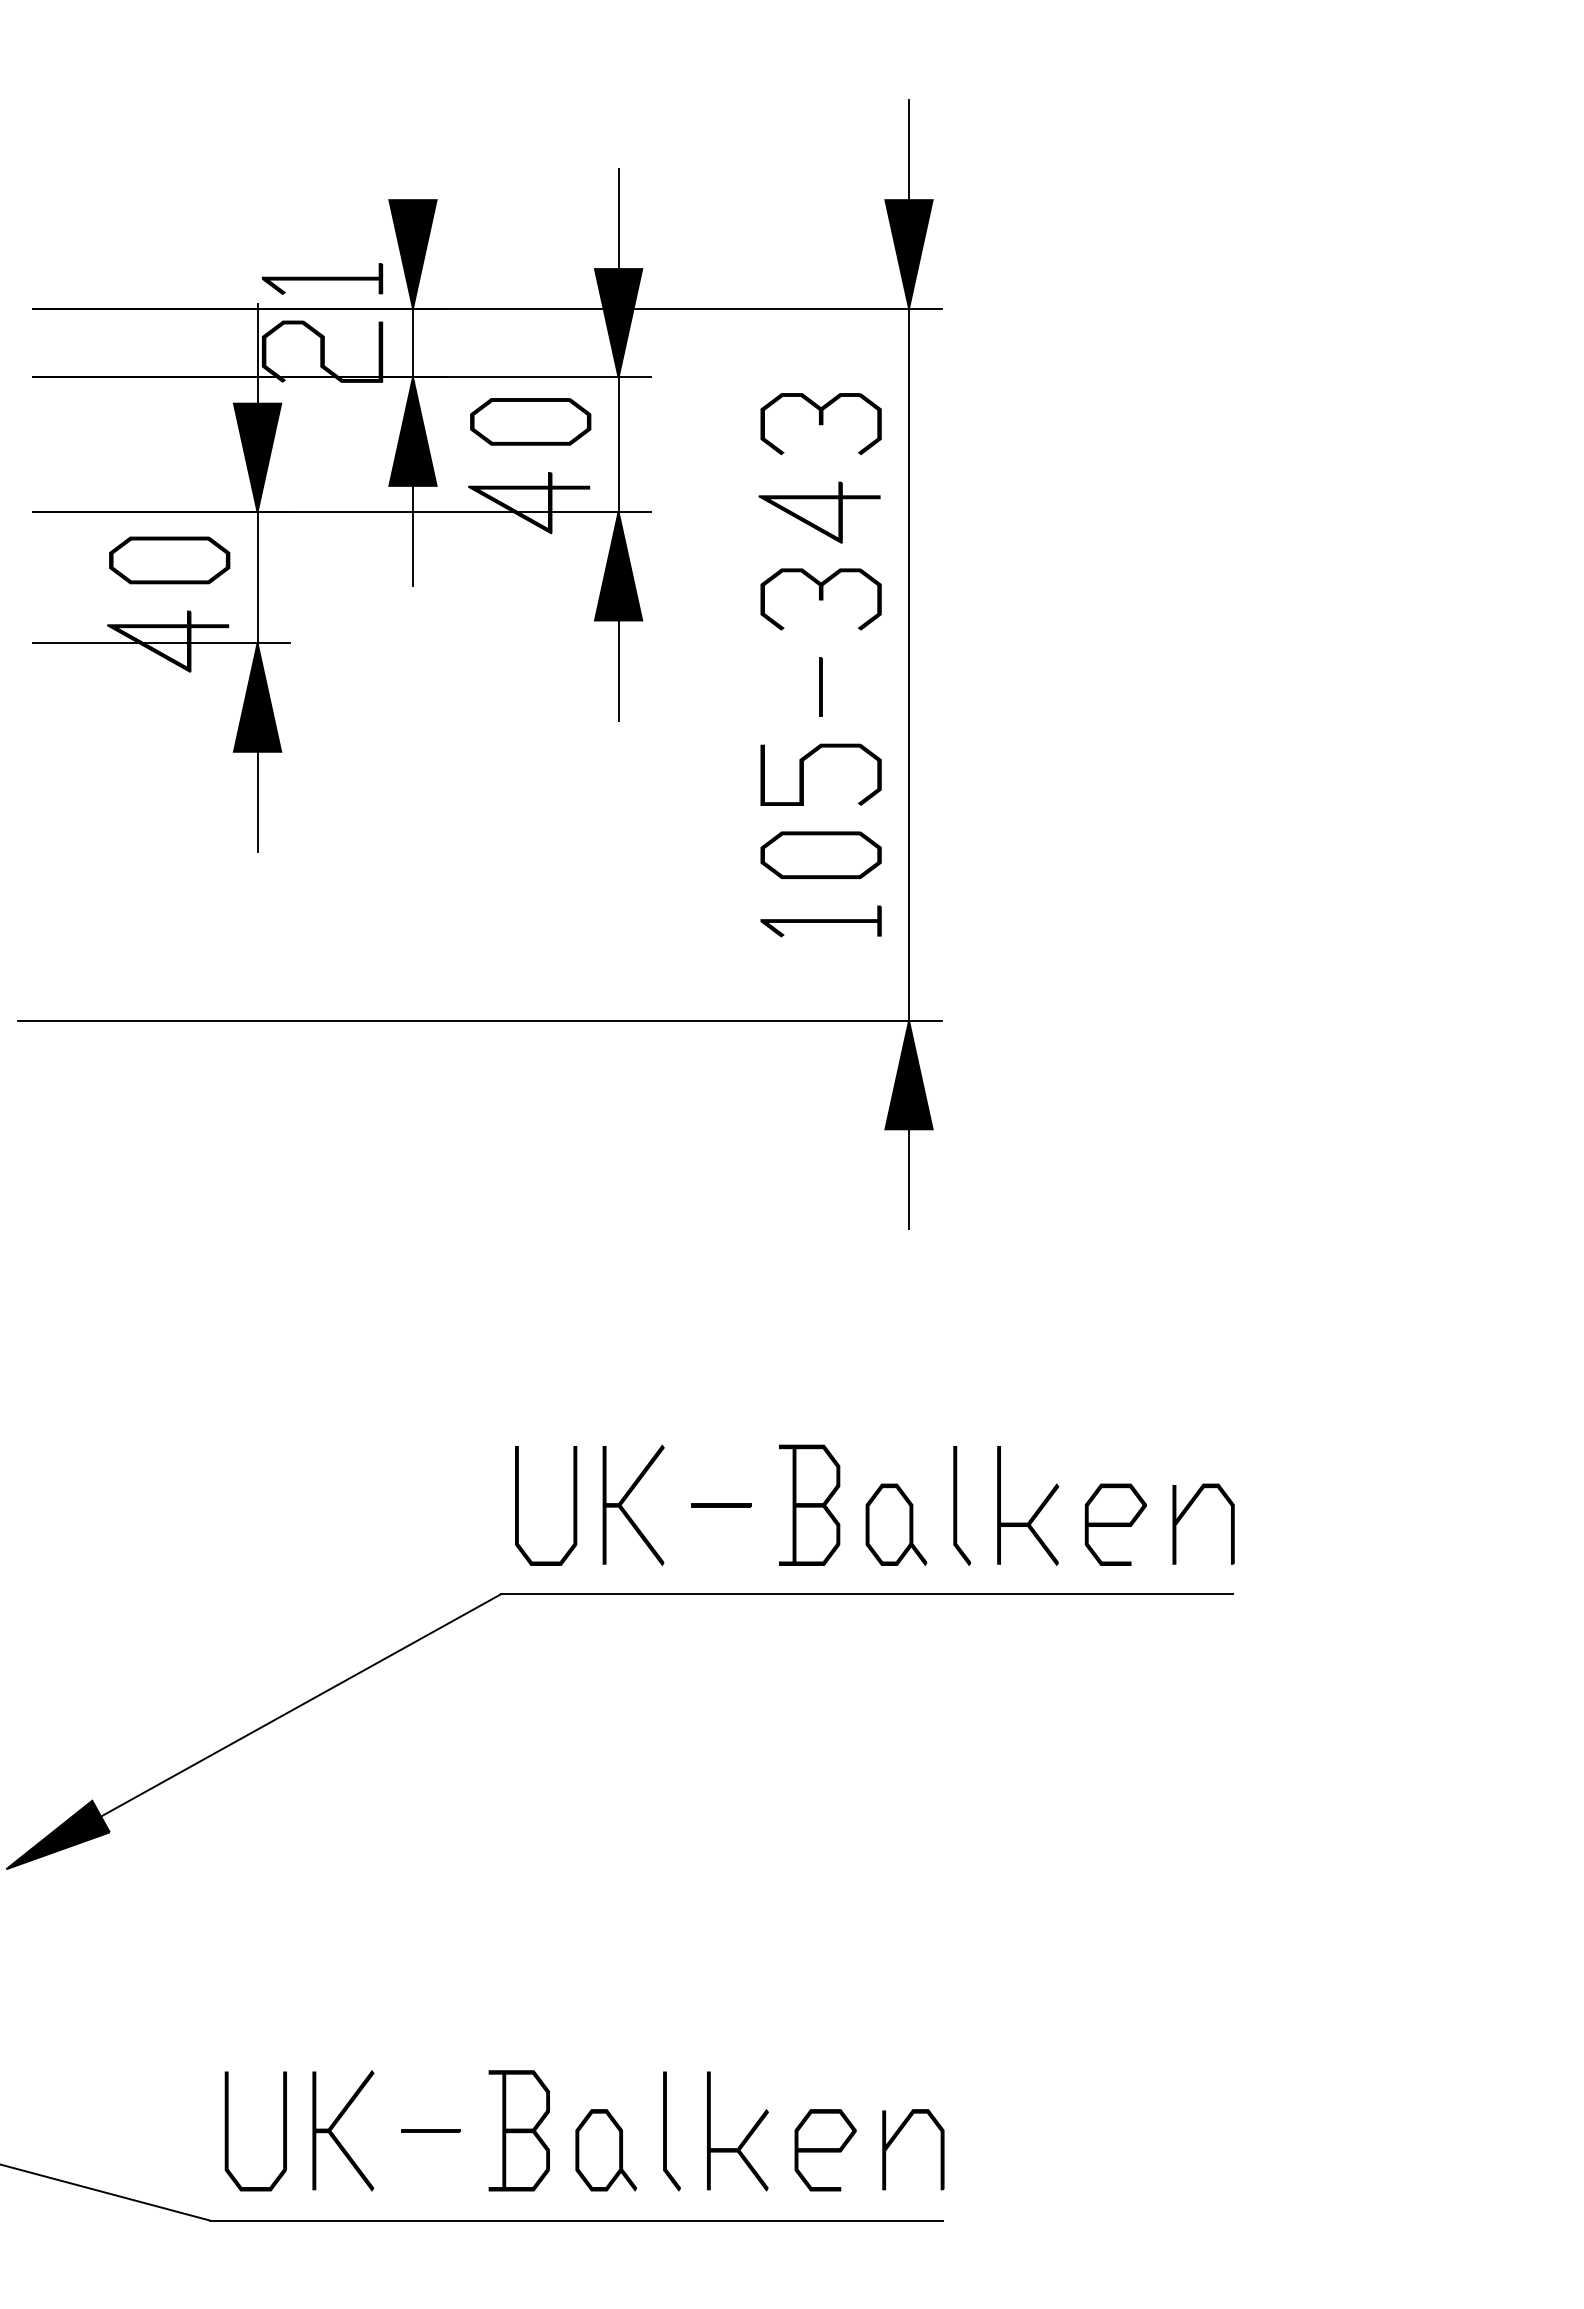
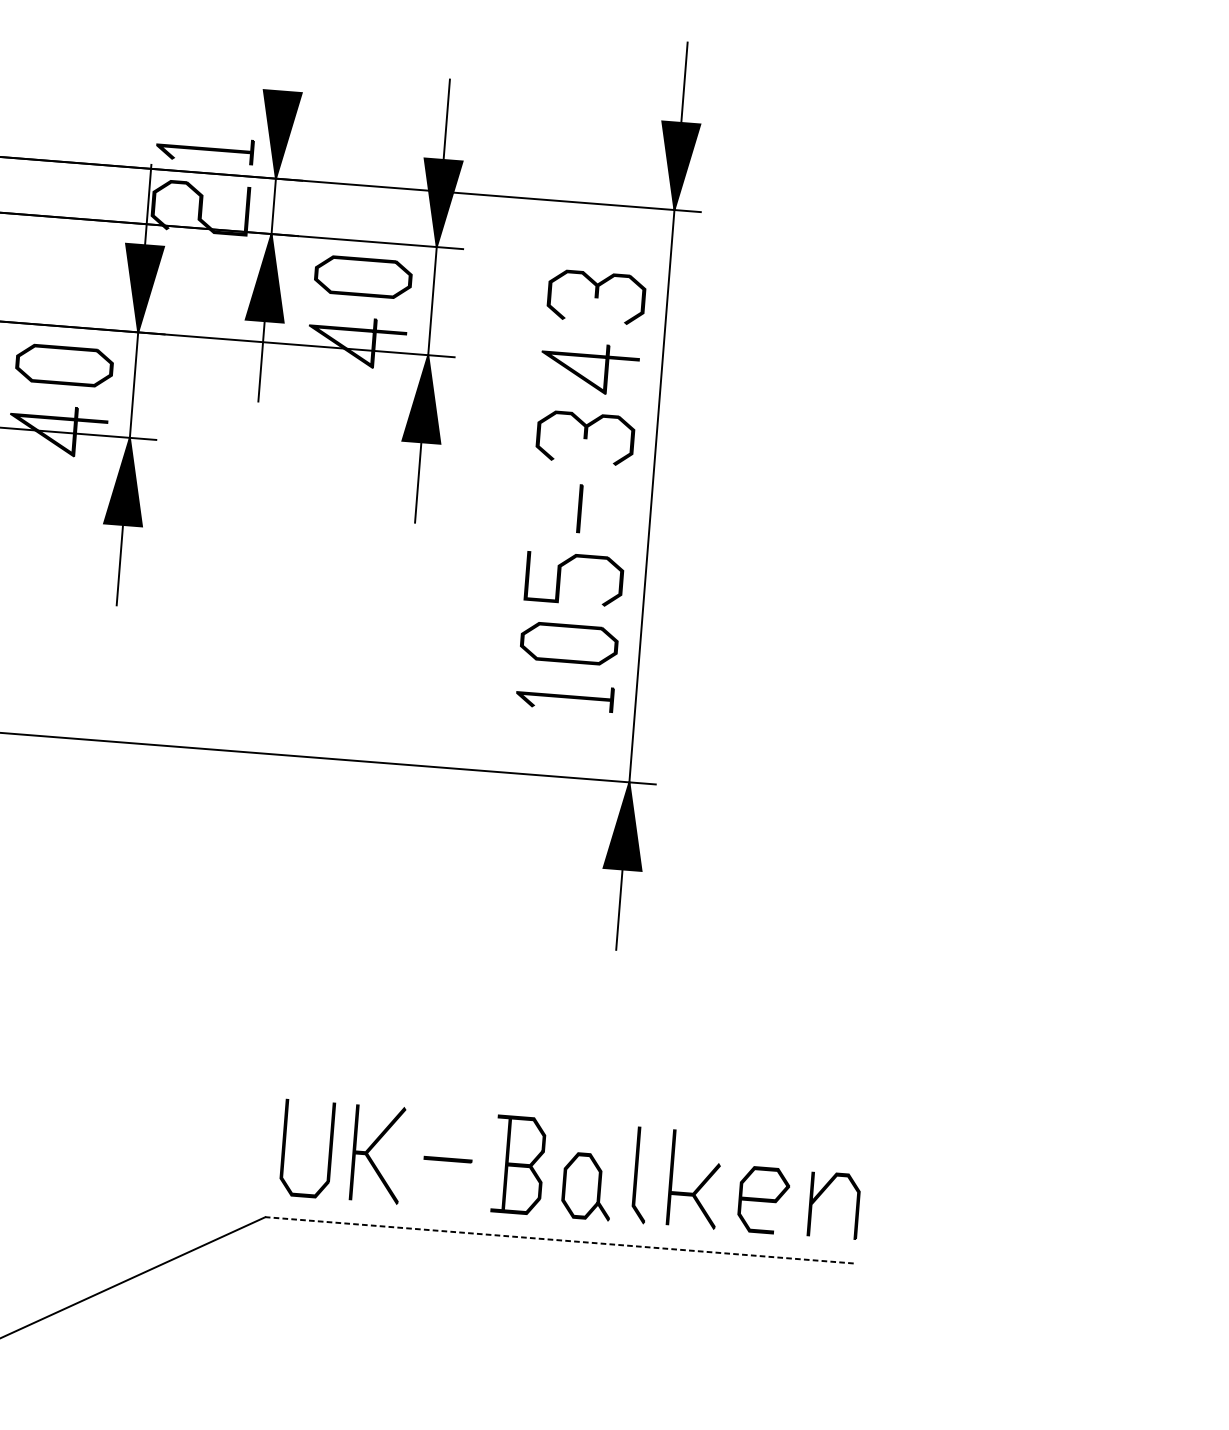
line: (866, 1594) -> (558, 1240), solid -> dashed

